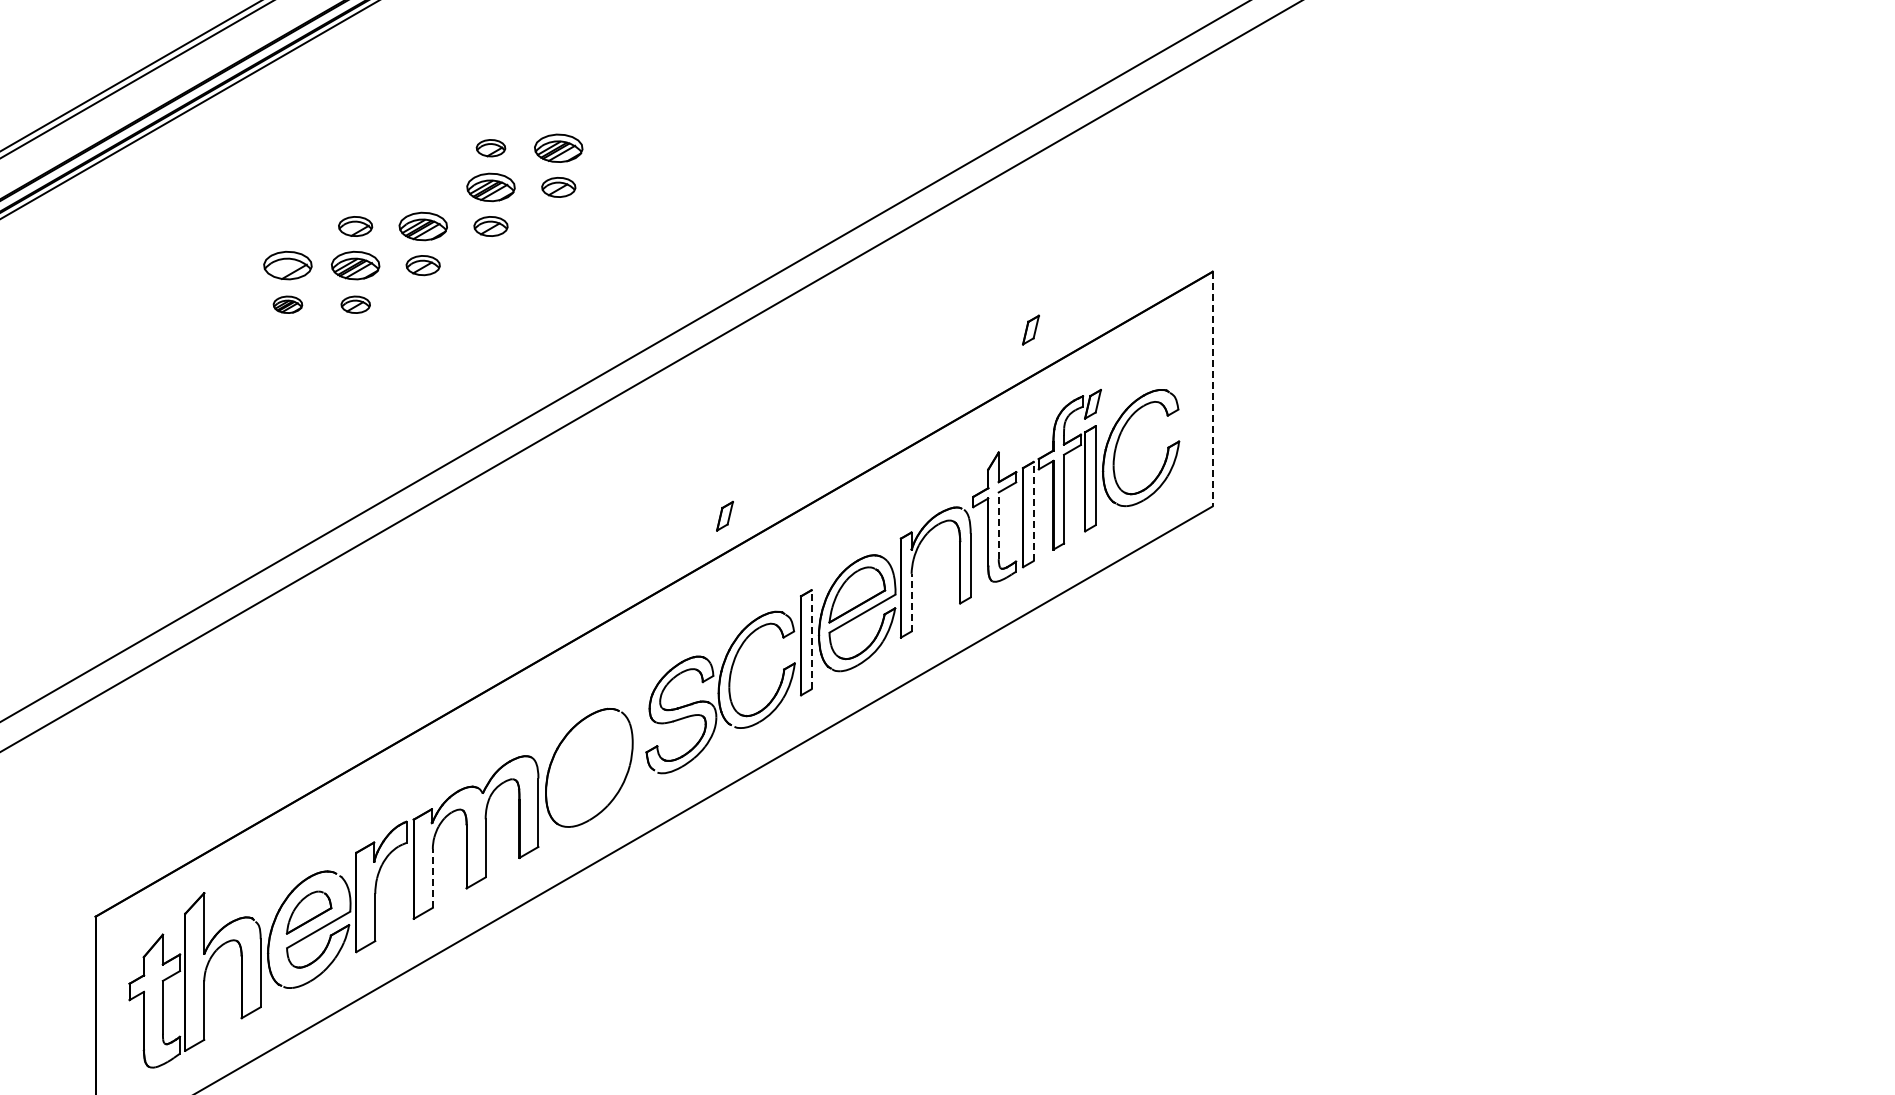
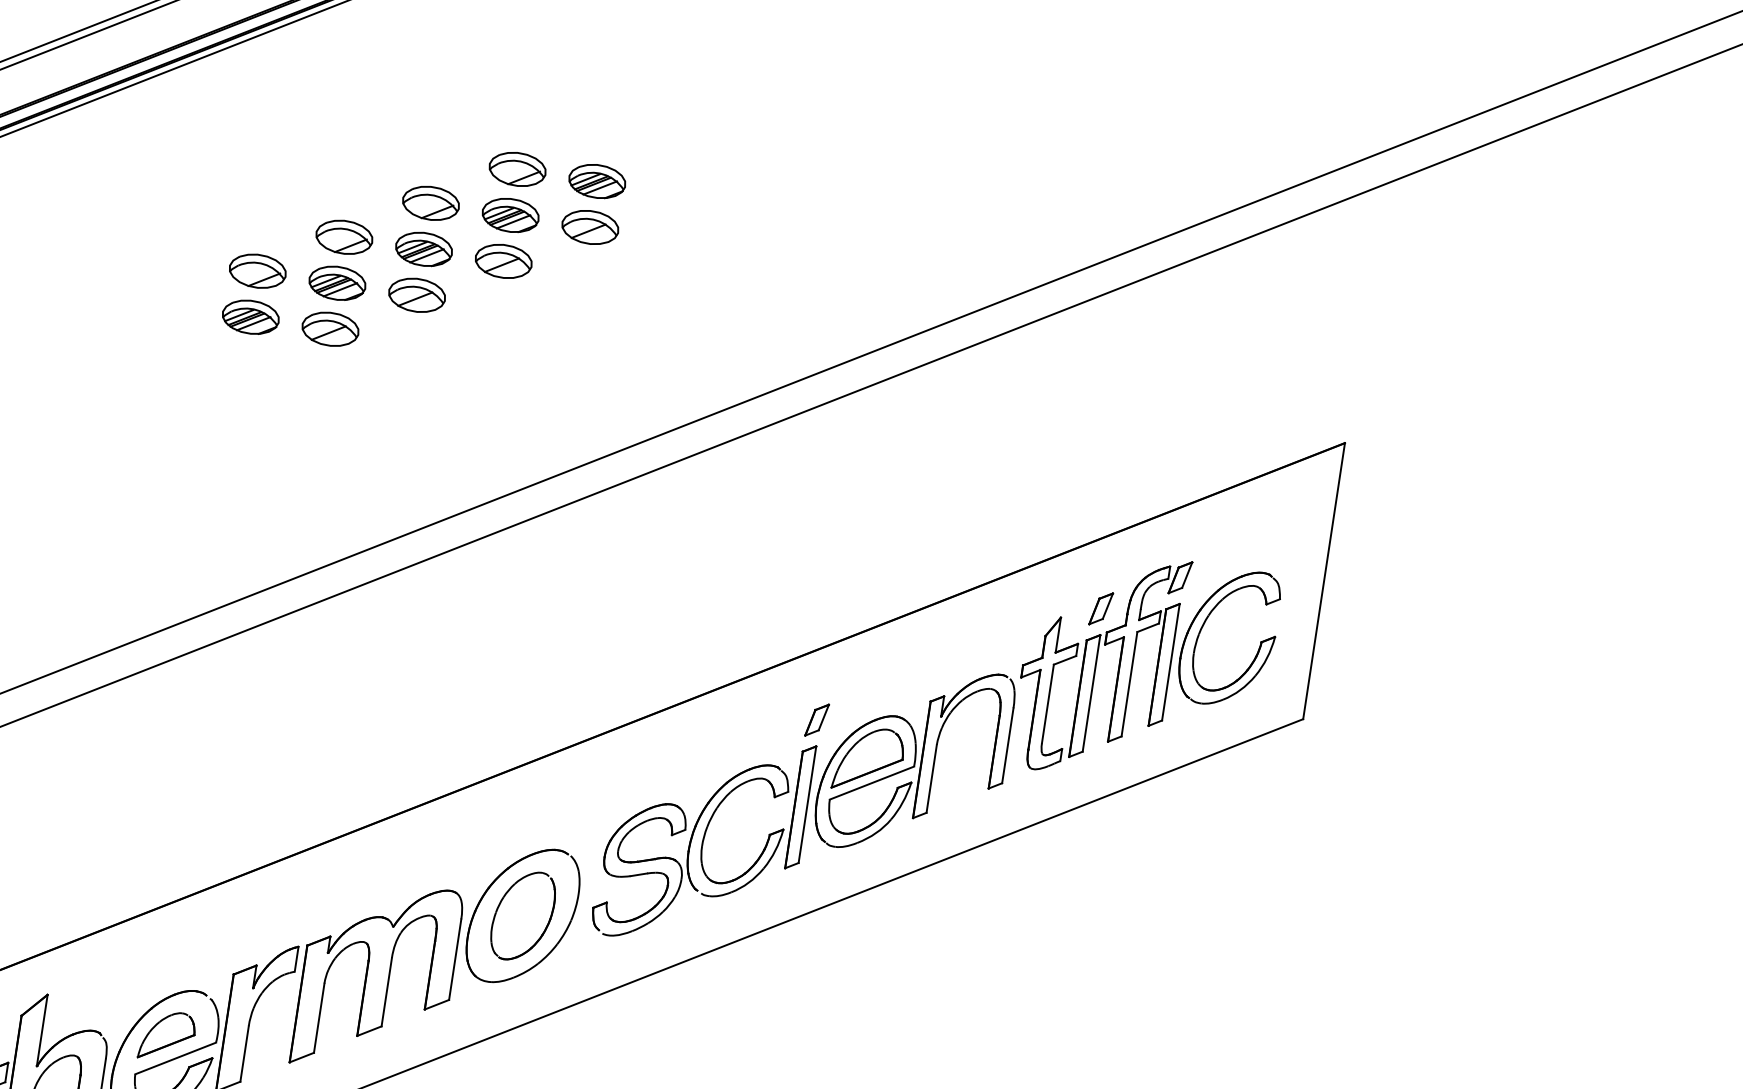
part: (490, 147) -> (517, 168), size x1.67
part: (422, 187) -> (430, 203), added
part: (558, 187) -> (590, 227), size x1.43
part: (355, 226) -> (344, 237), size x1.43
part: (490, 226) -> (503, 261), size x1.43
part: (422, 265) -> (416, 295), size x1.43
part: (287, 304) -> (250, 316), size x1.67
part: (355, 304) -> (330, 329), size x1.67
part: (1030, 329) -> (1100, 608), moved
line: (1212, 389) -> (1323, 581), dashed -> solid
line: (1033, 511) -> (1091, 693), dashed -> solid
part: (724, 515) -> (816, 719), moved
line: (998, 525) -> (1047, 703), dashed -> solid
line: (911, 602) -> (931, 778), dashed -> solid
line: (811, 639) -> (807, 804), dashed -> solid
part: (589, 767) -> (523, 915), added
line: (432, 877) -> (319, 1017), dashed -> solid

